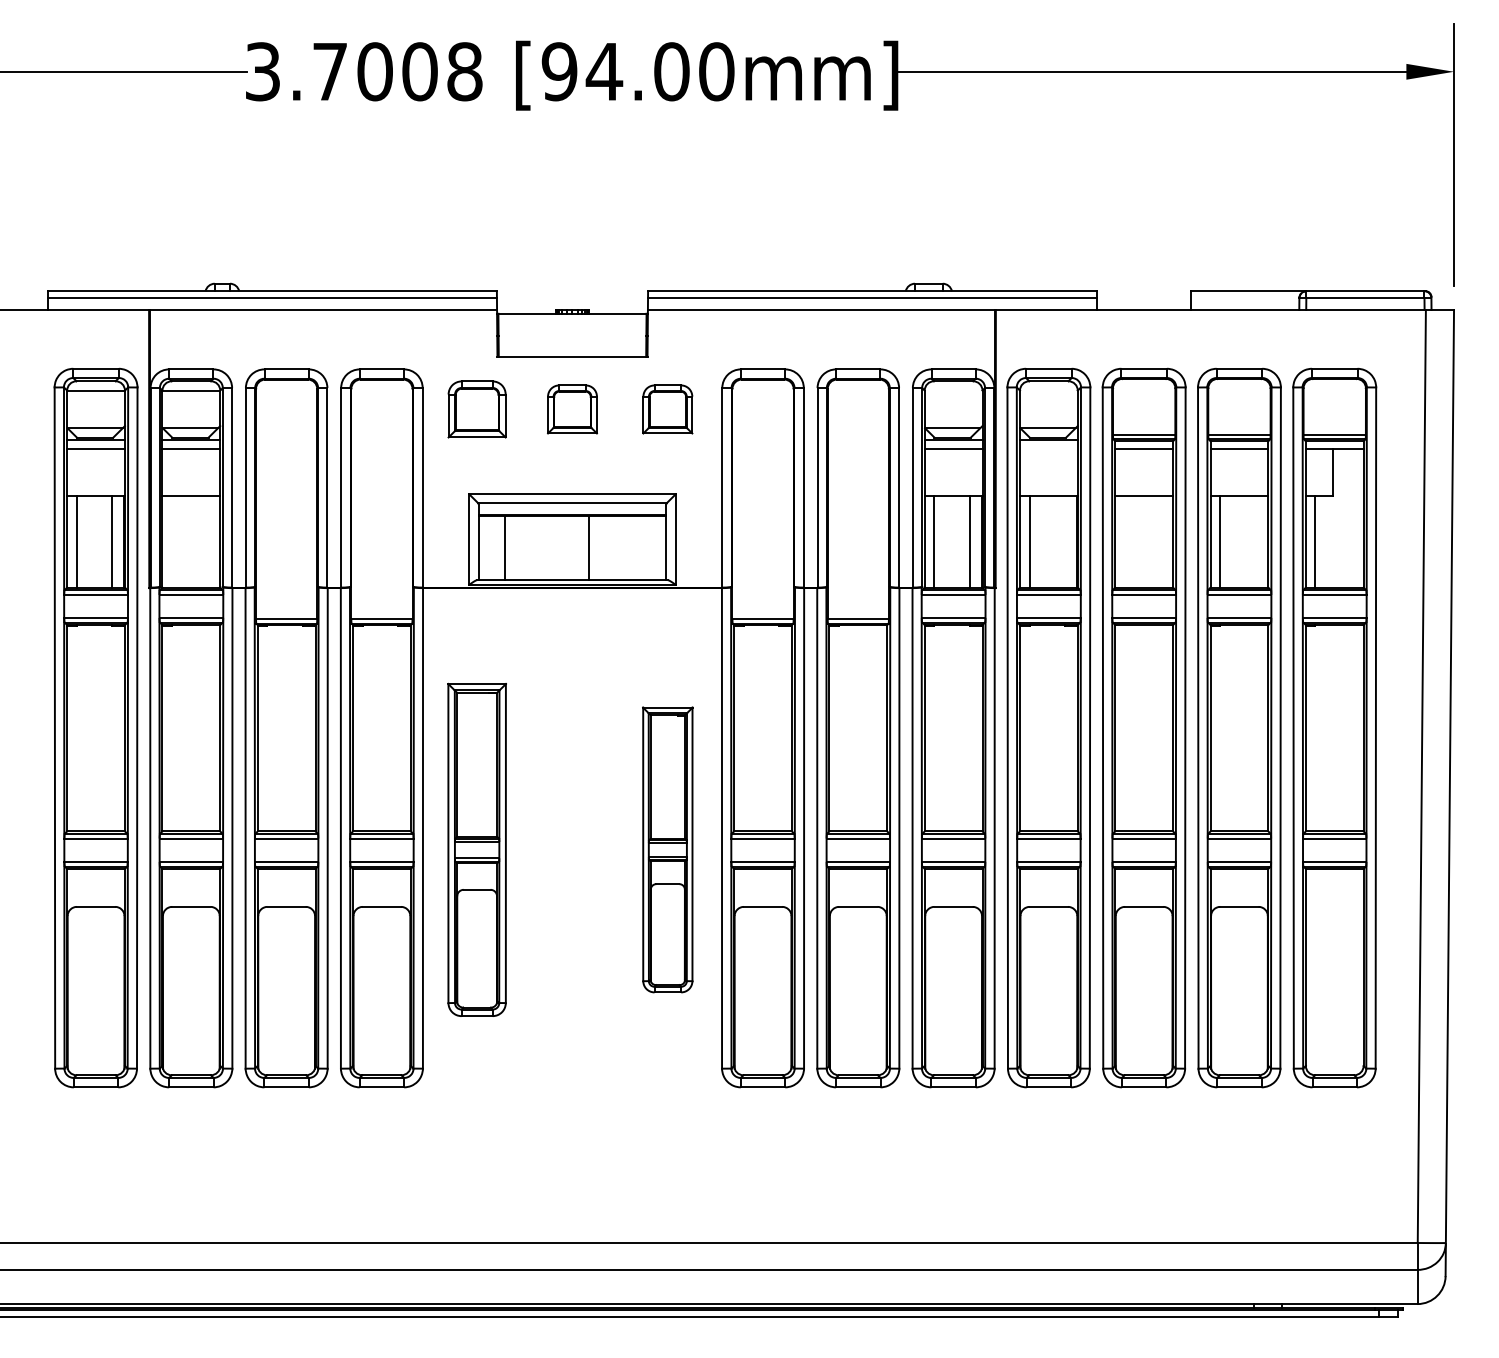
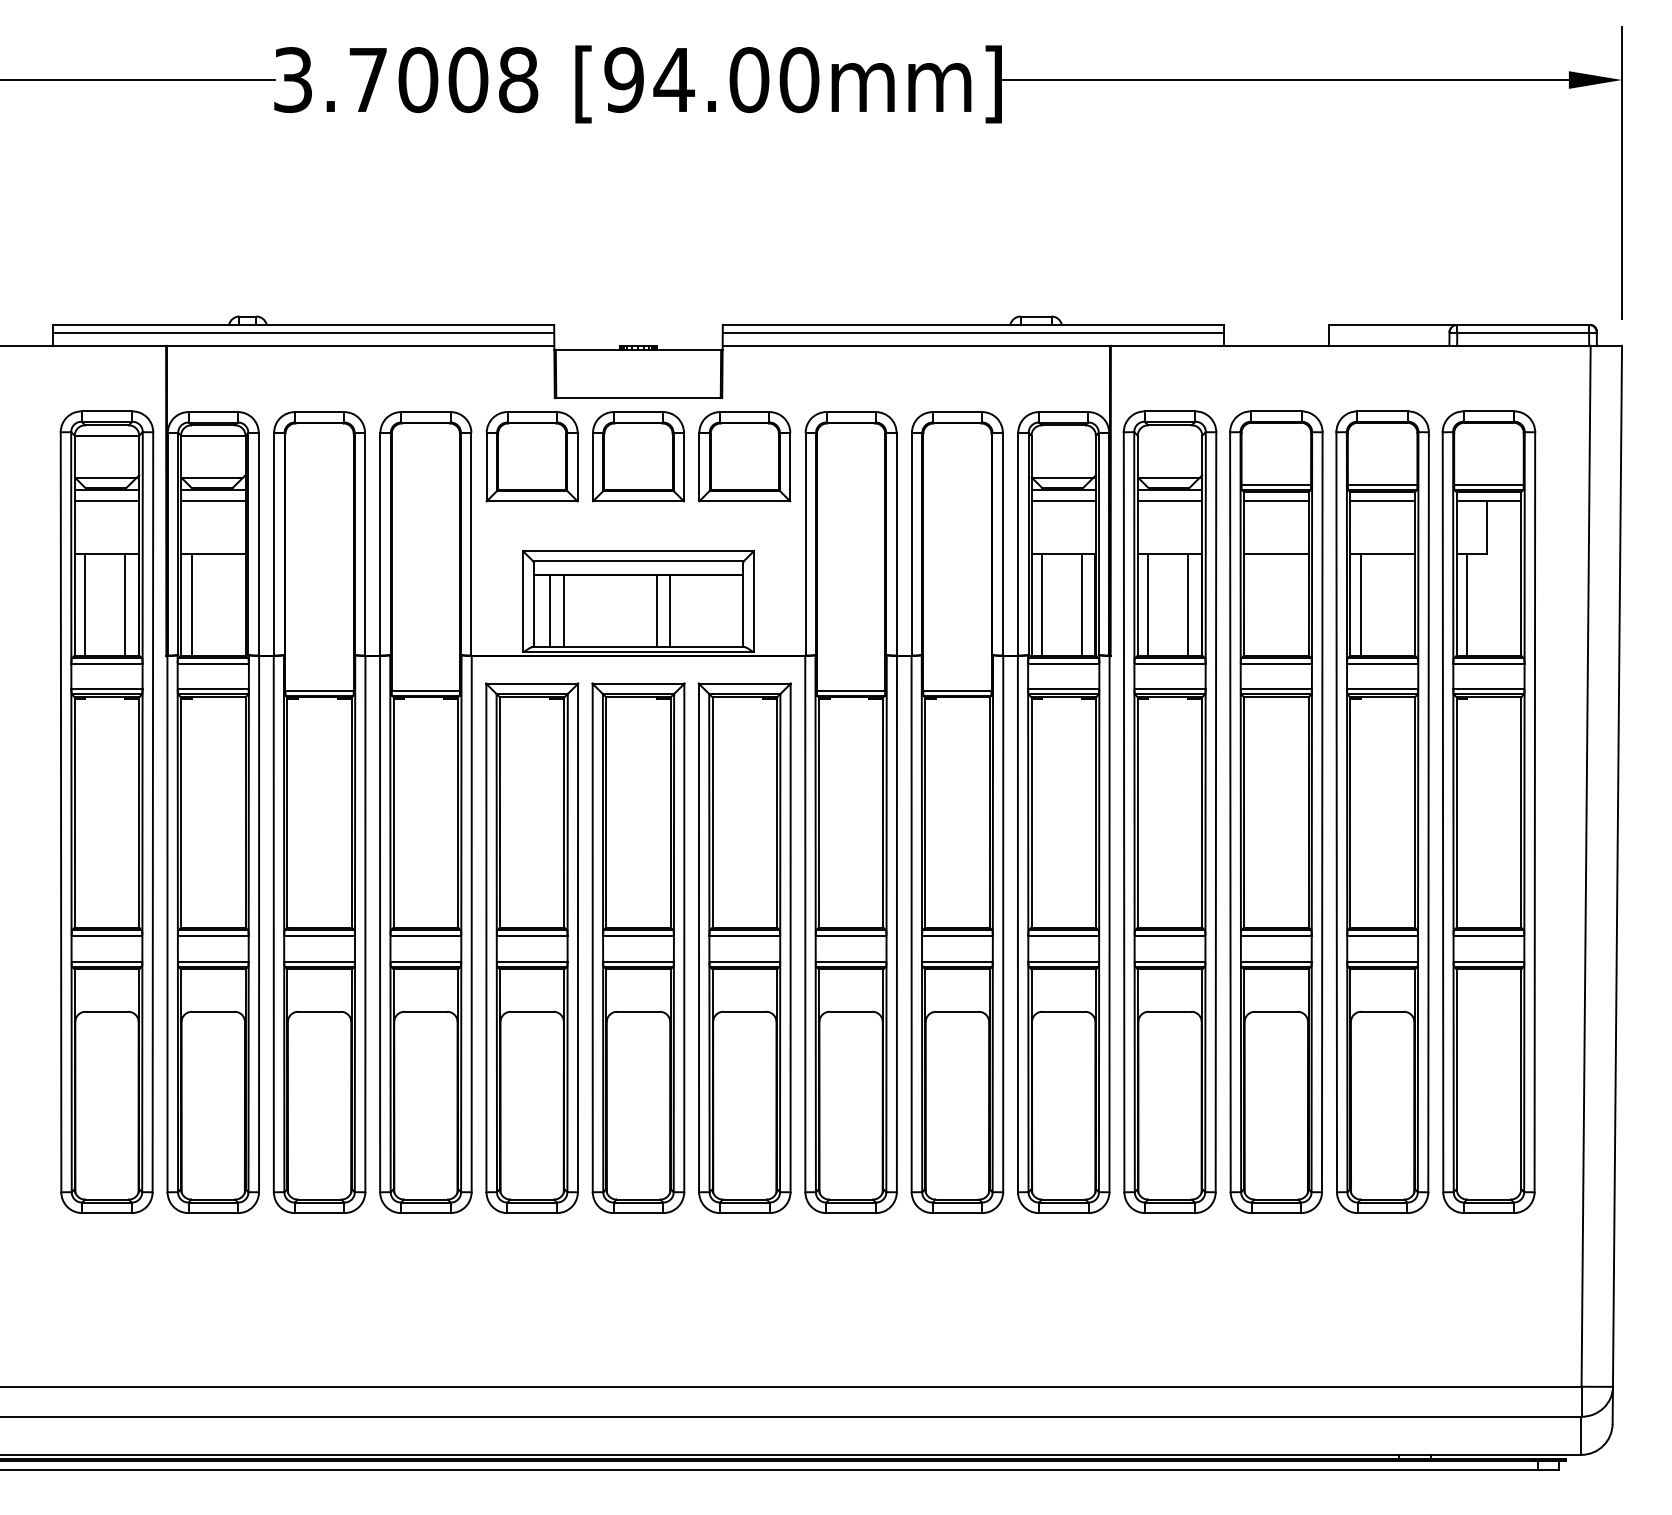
part: (476, 409) -> (531, 456), size x1.43
part: (572, 409) -> (638, 456), size x1.67
part: (667, 409) -> (744, 456), size x1.67
line: (1048, 448) -> (1169, 500), added
line: (172, 541) -> (192, 604), added
line: (1065, 541) -> (1188, 604), added
line: (493, 547) -> (550, 610), added
line: (600, 547) -> (669, 610), added
part: (476, 849) -> (531, 947), size x1.43
part: (572, 849) -> (638, 947), added
part: (667, 849) -> (744, 947), size x1.67

